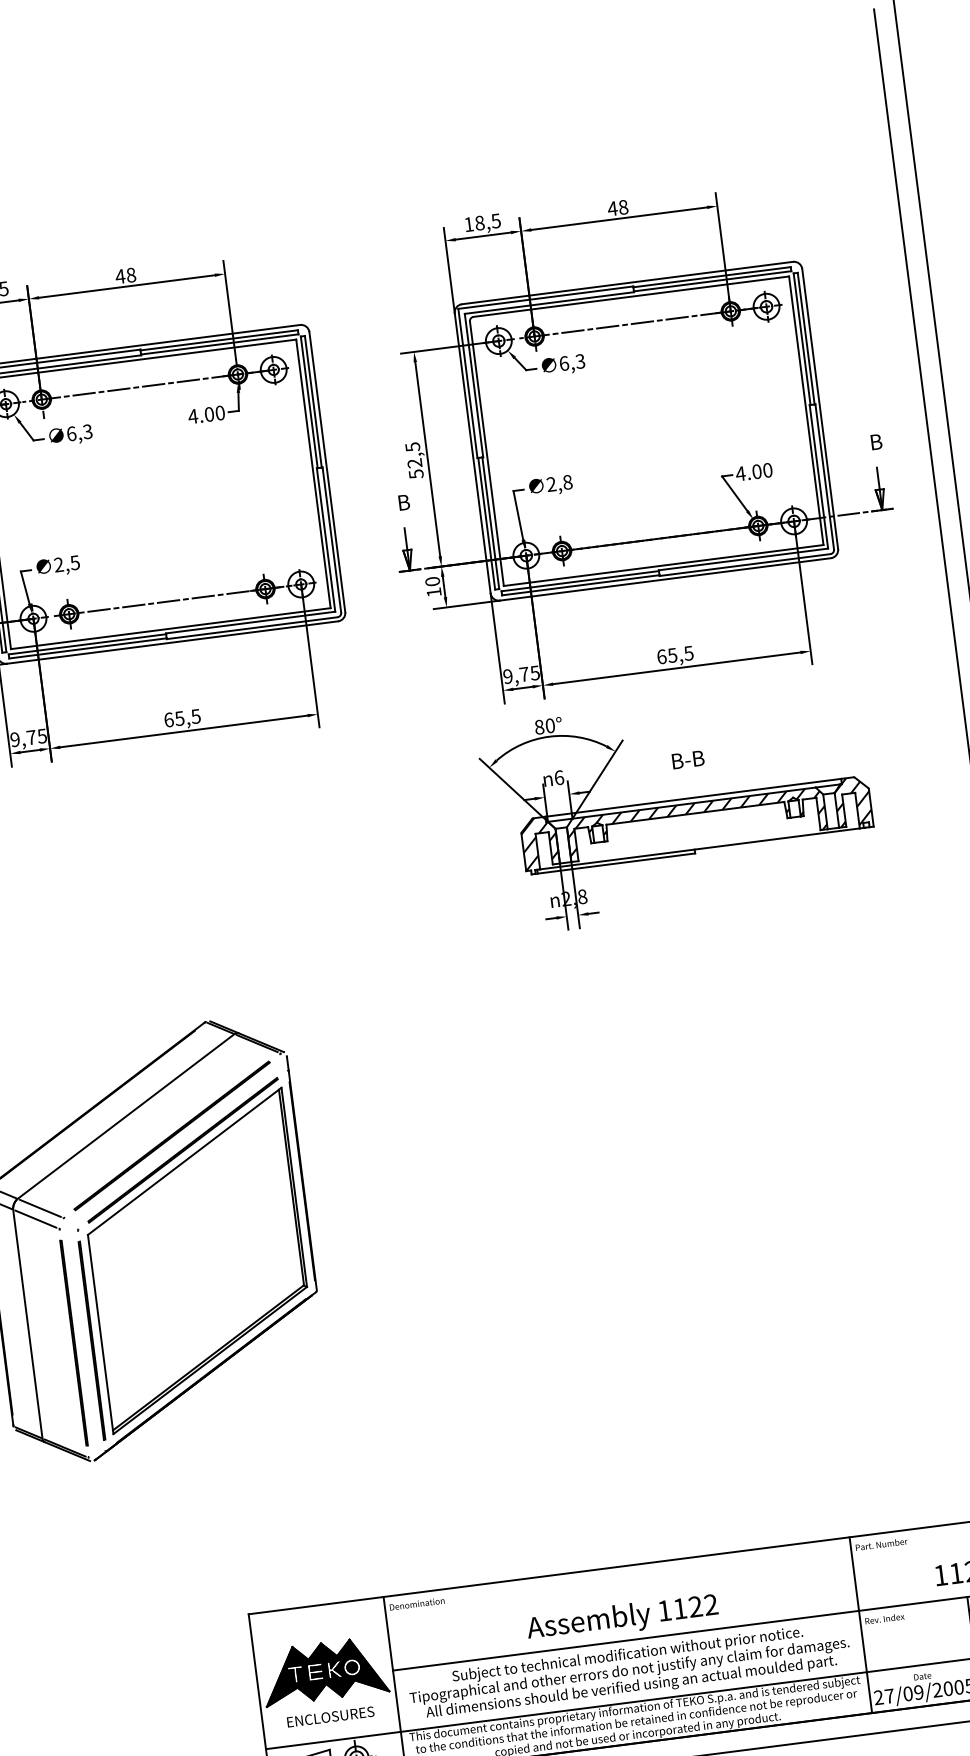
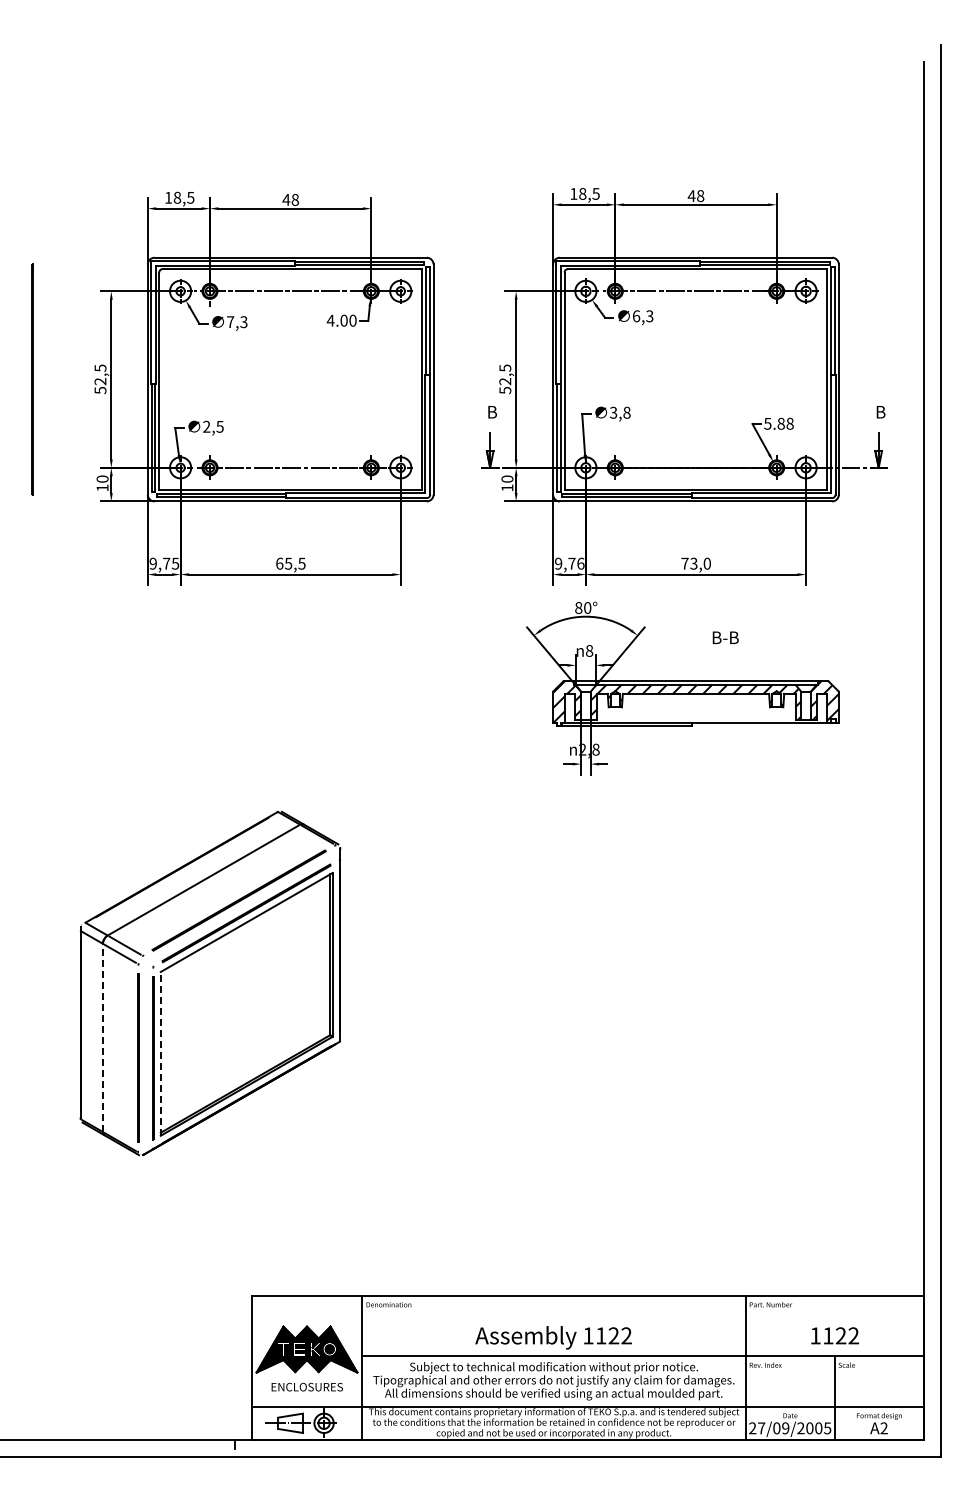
text: (71, 434) -> (230, 322), 6,3 -> 7,3
text: (753, 471) -> (778, 423), 4.00 -> 5.88
text: (551, 484) -> (613, 412), 2,8 -> 3,8
text: (674, 654) -> (695, 563), 65,5 -> 73,0
text: (534, 672) -> (580, 563), 9,75 -> 9,76
text: (687, 759) -> (725, 637), moved
text: (559, 777) -> (589, 650), 6 -> 8
line: (27, 1323) -> (102, 1037), solid -> dashed
line: (100, 1334) -> (160, 1053), solid -> dashed

